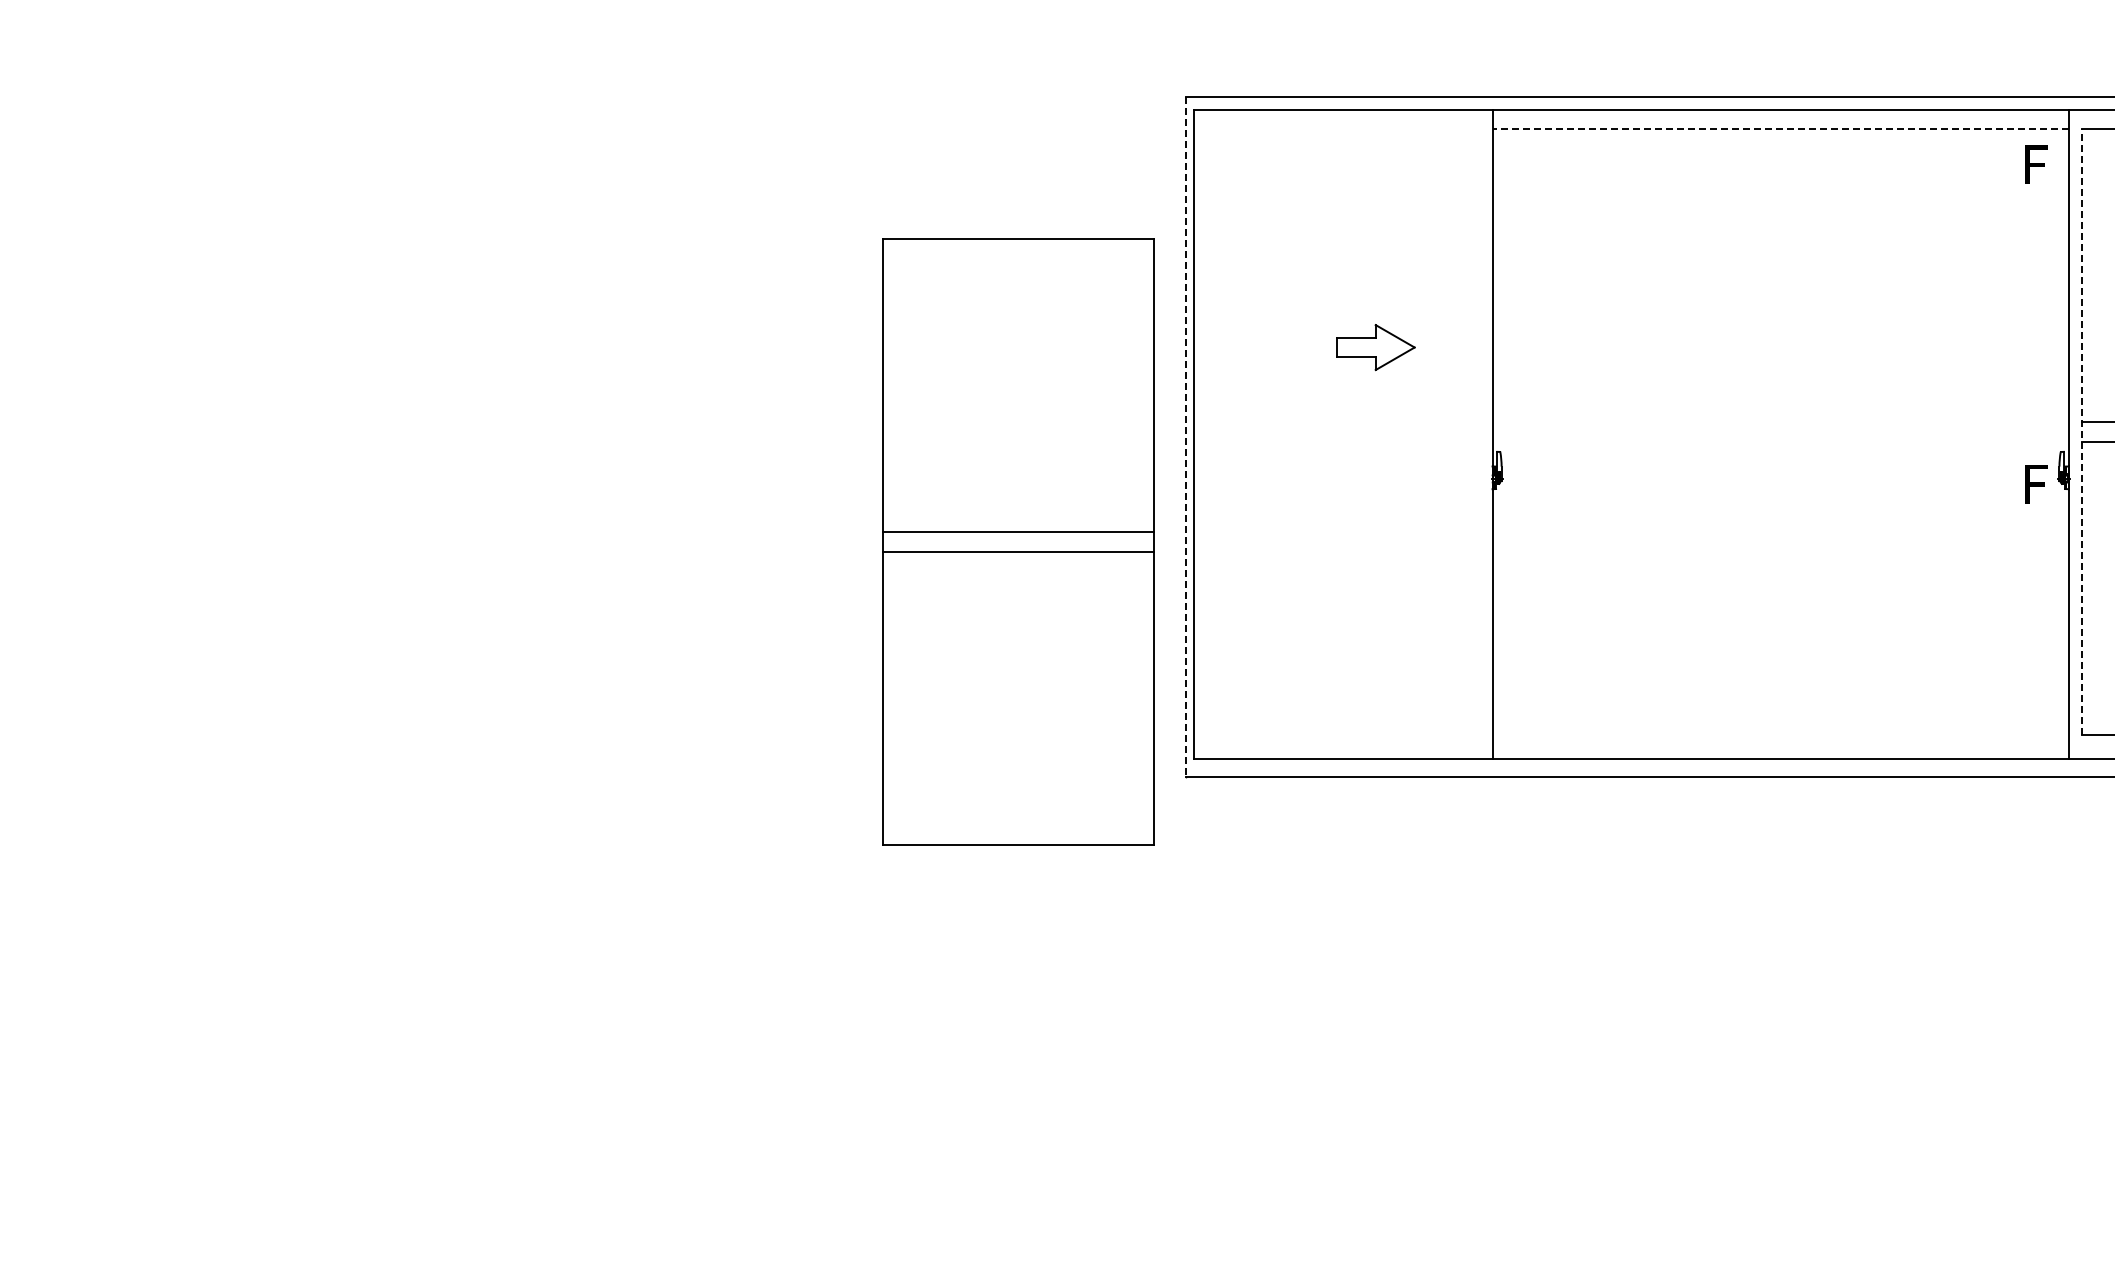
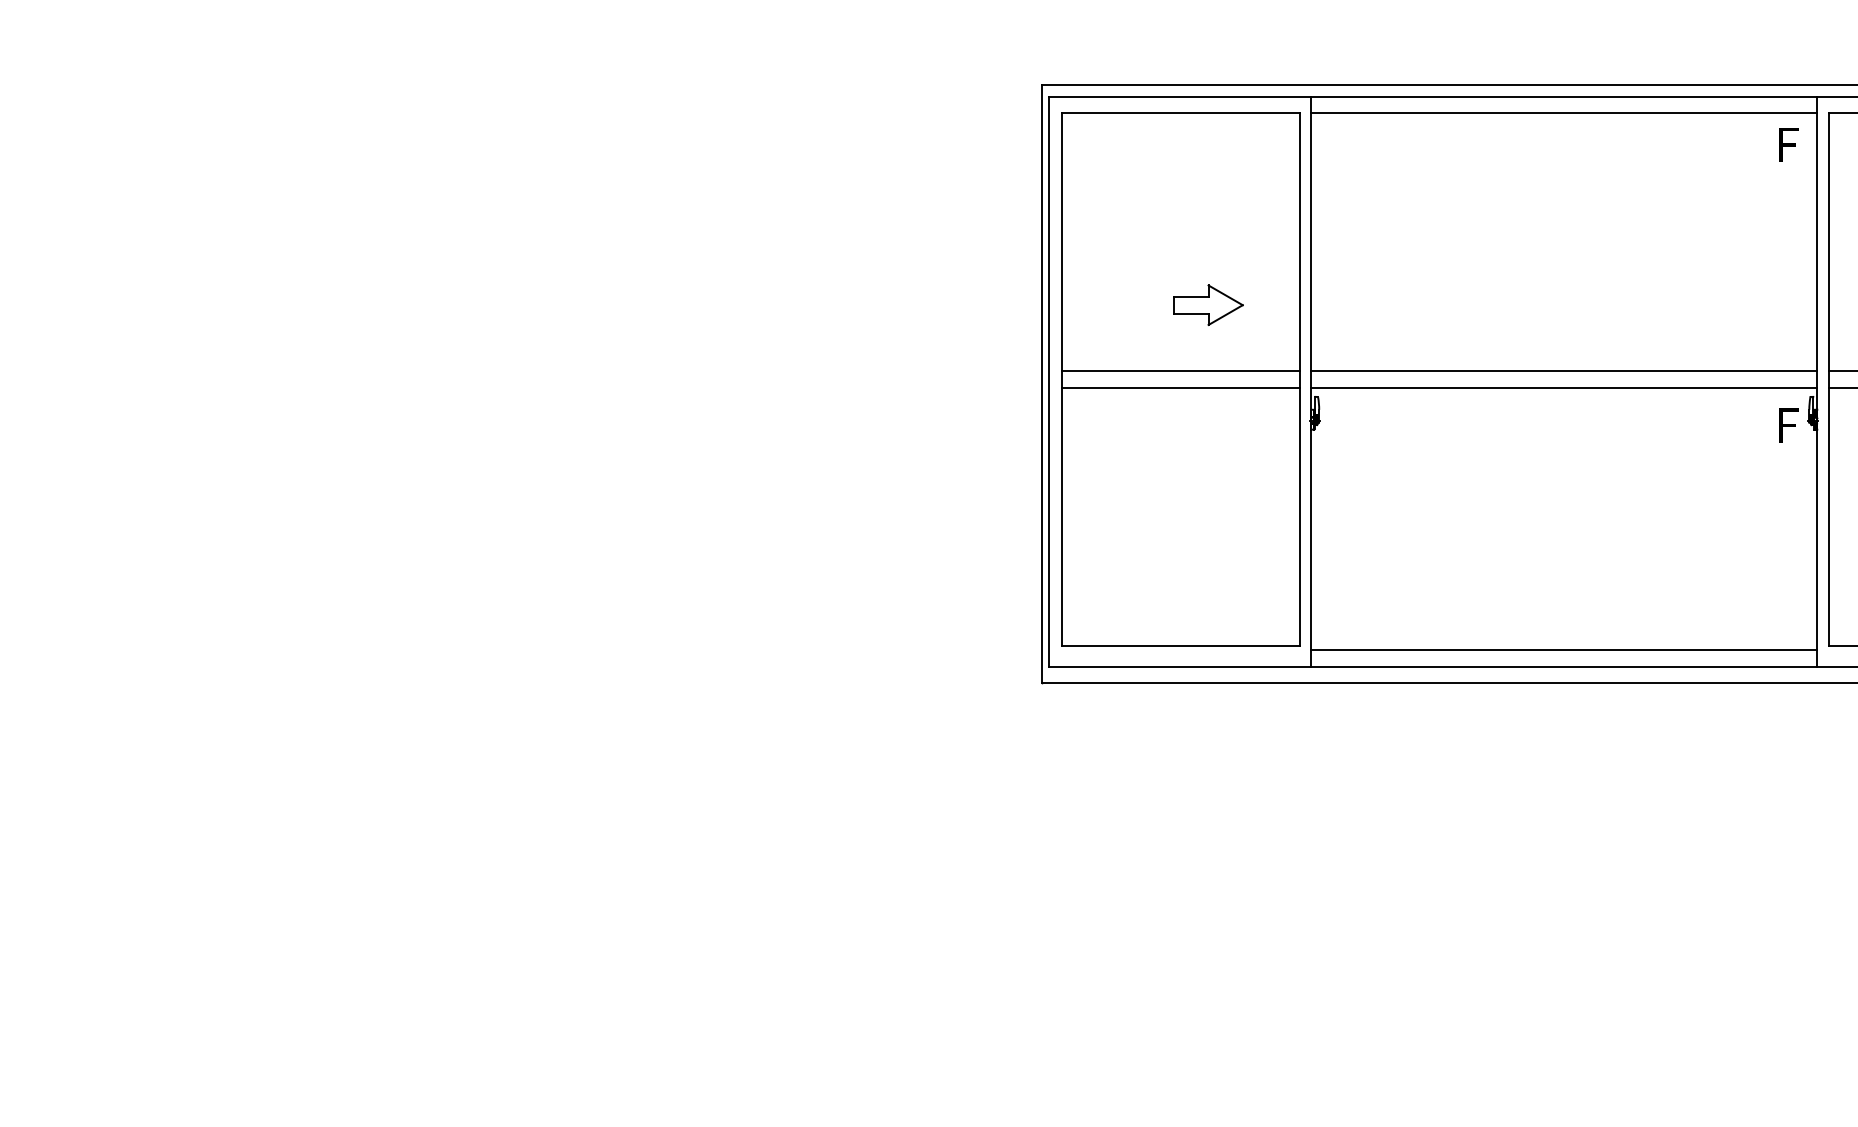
line: (1780, 128) -> (1564, 112), dashed -> solid
line: (1780, 422) -> (1564, 371), added
line: (2081, 431) -> (1828, 378), dashed -> solid
line: (1185, 437) -> (1041, 384), dashed -> solid
line: (1780, 441) -> (1564, 387), added
part: (1018, 541) -> (1181, 378), moved
line: (1780, 740) -> (1564, 650), added

